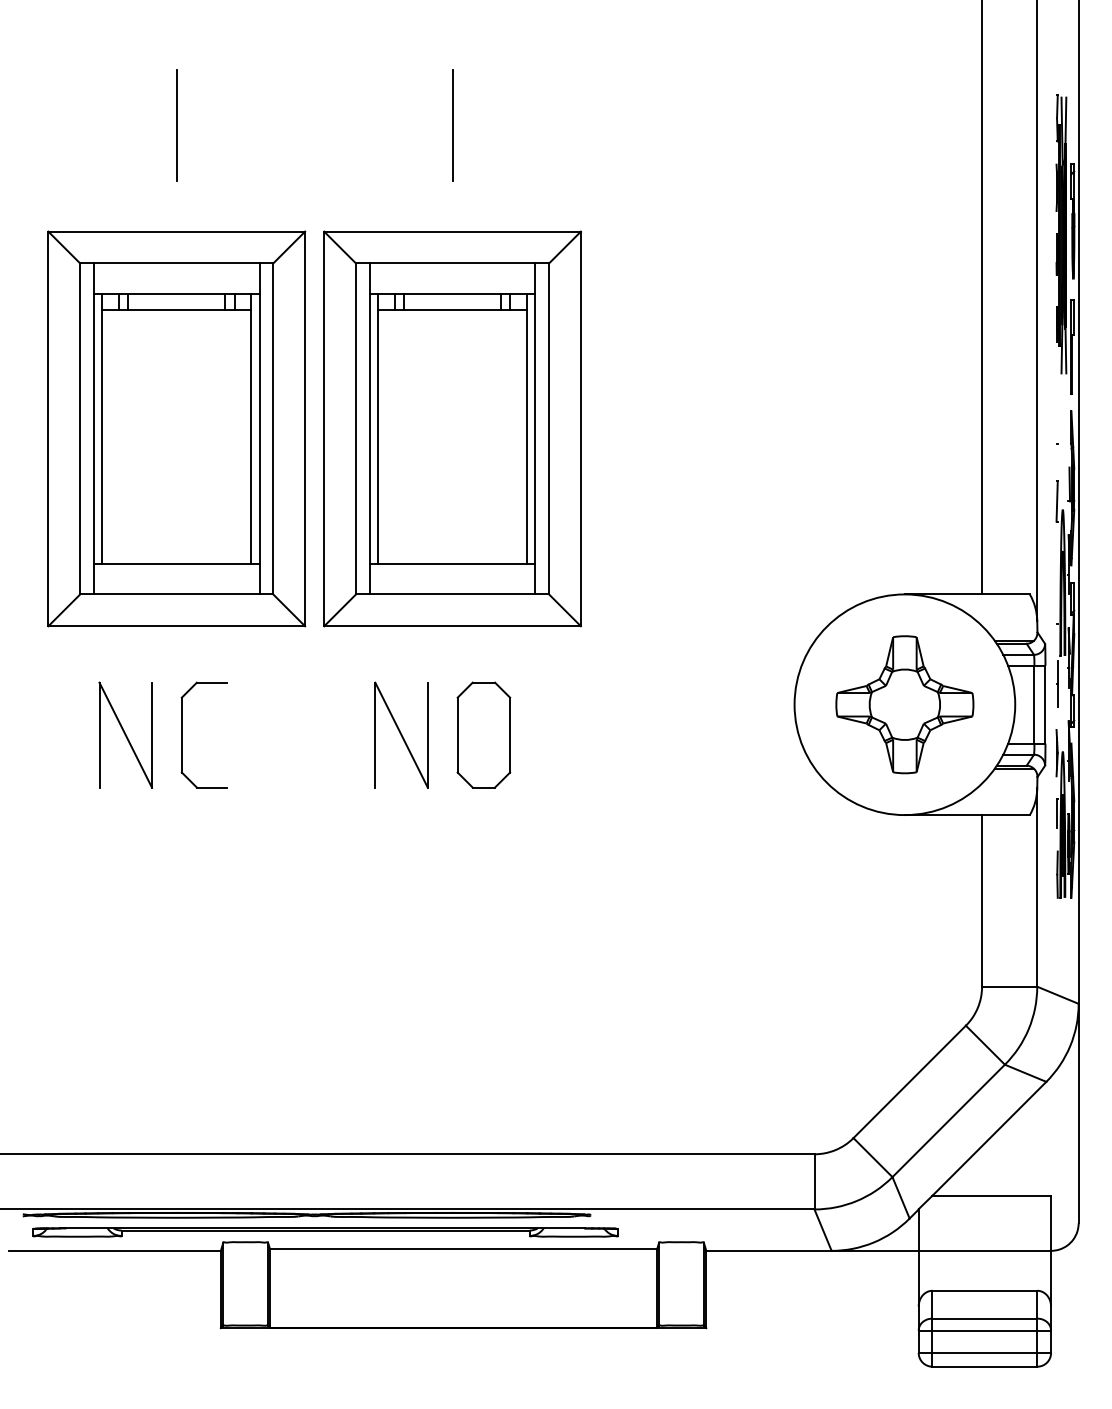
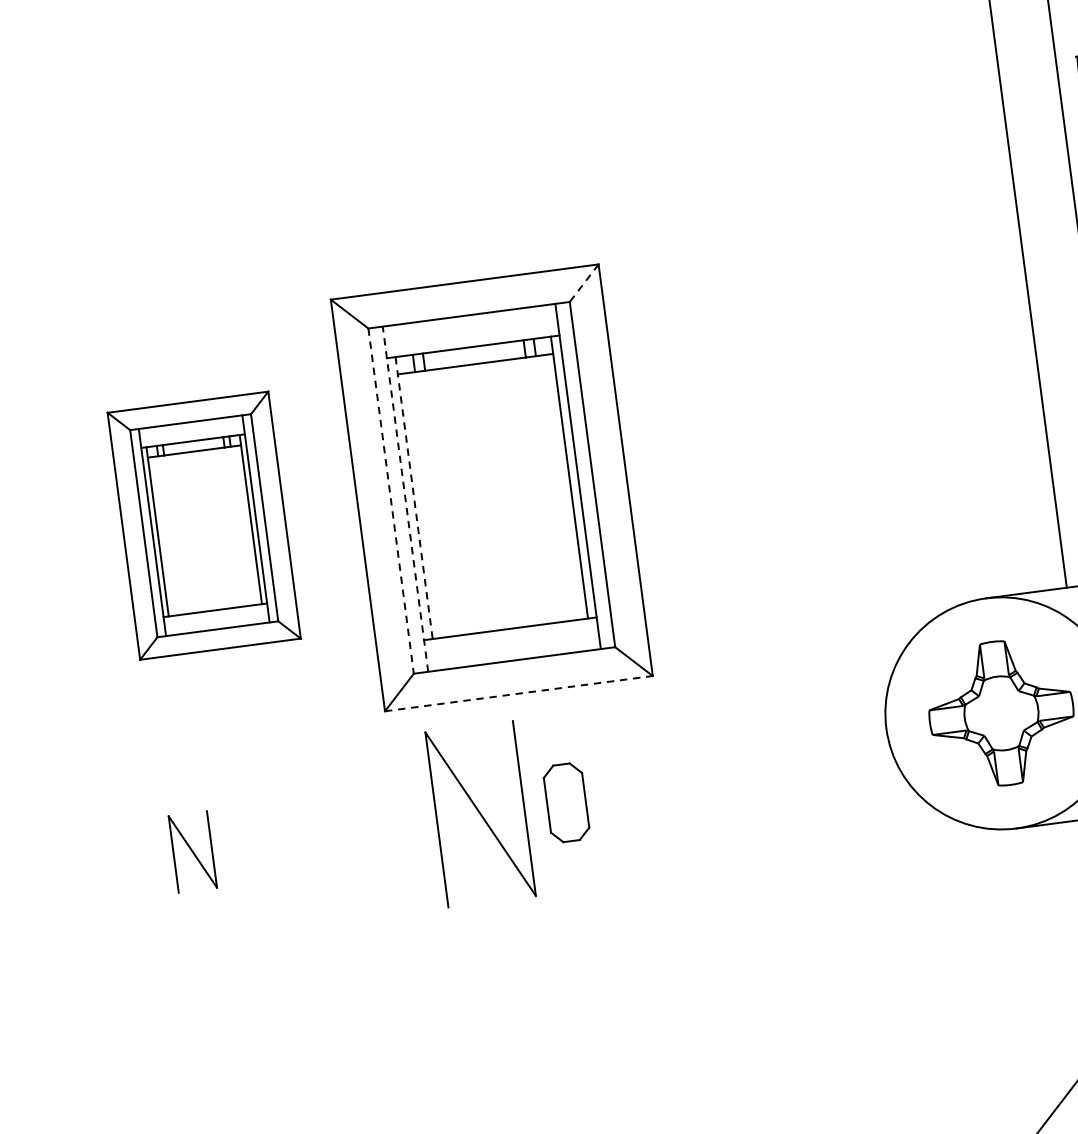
line: (176, 125) -> (162, 209), removed
line: (452, 125) -> (450, 171), removed
line: (565, 247) -> (584, 283), solid -> dashed
part: (176, 428) -> (203, 525), size x0.6
line: (369, 428) -> (405, 498), solid -> dashed
line: (356, 429) -> (391, 501), solid -> dashed
line: (378, 429) -> (414, 498), solid -> dashed
line: (453, 626) -> (519, 693), solid -> dashed
part: (125, 734) -> (192, 851), size x0.7
part: (182, 734) -> (252, 843), removed
part: (401, 734) -> (480, 813), size x1.6
part: (483, 734) -> (566, 802), size x0.7

